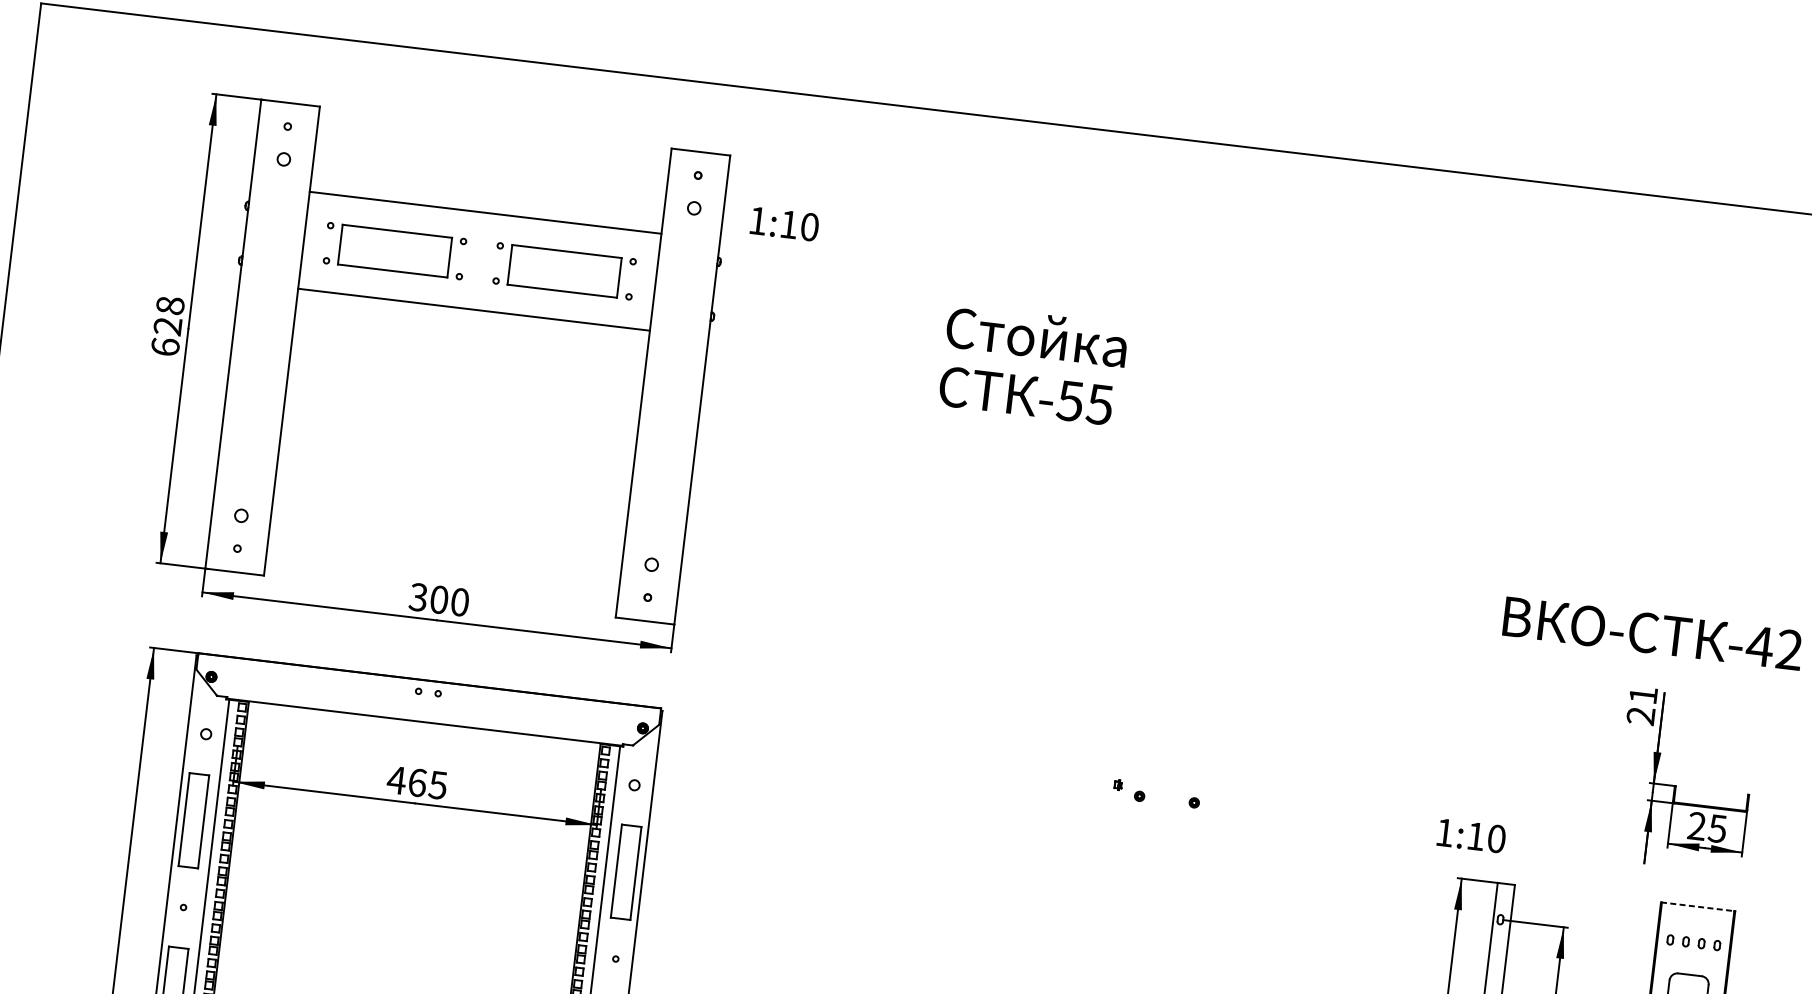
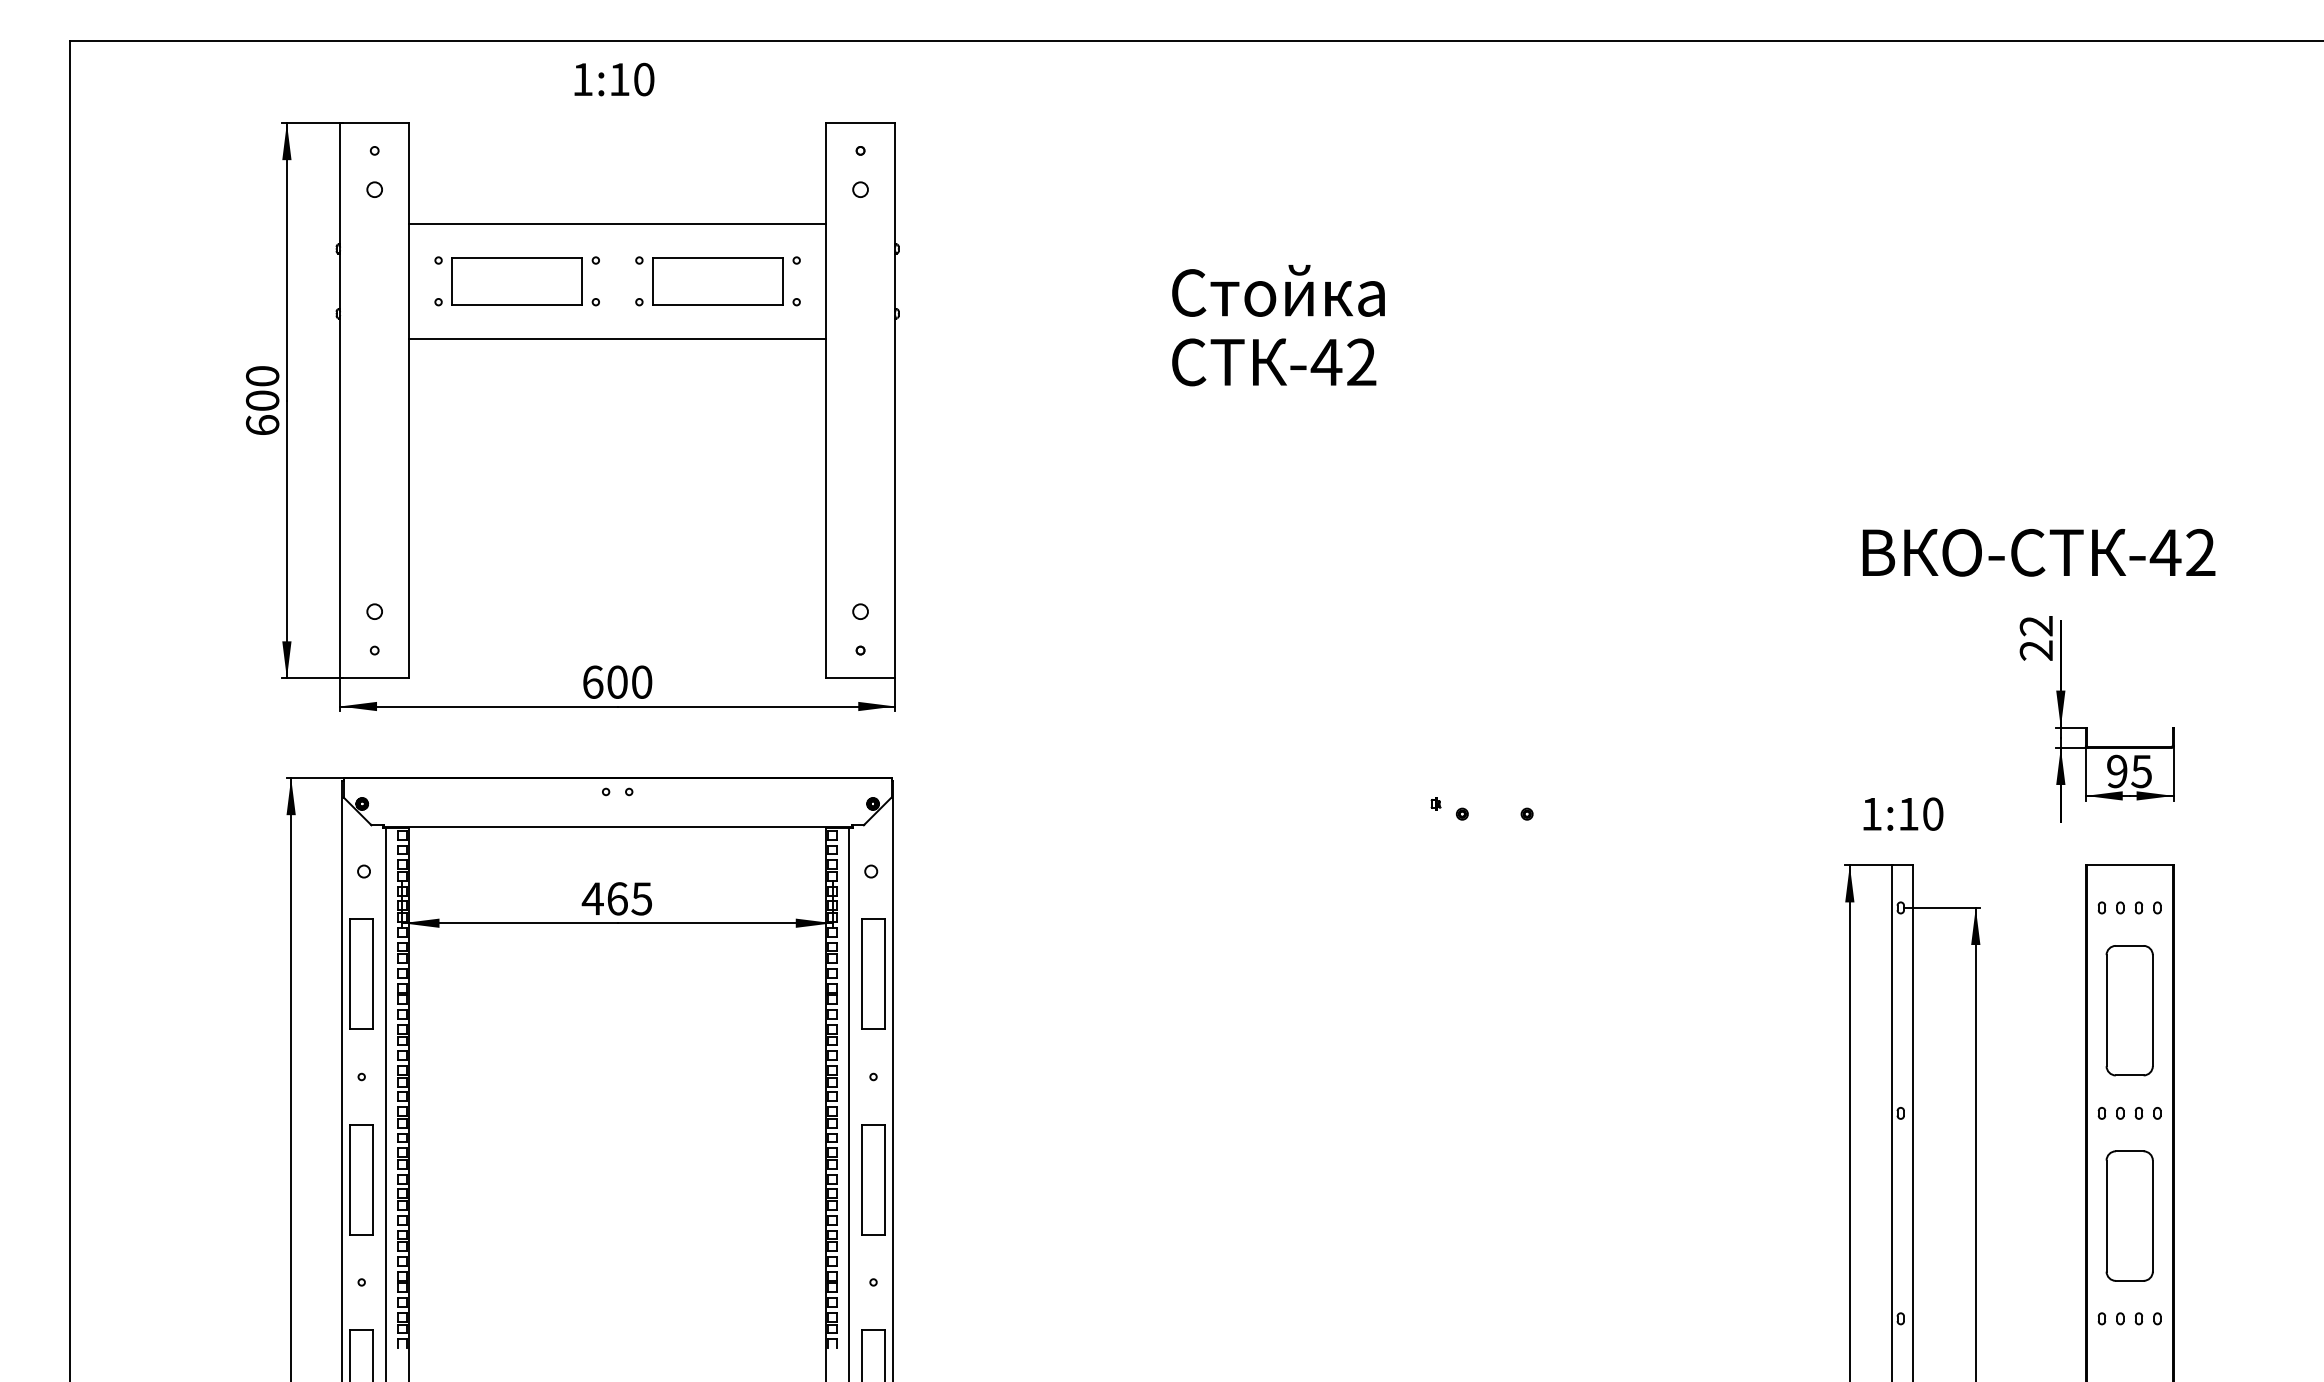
text: (784, 224) -> (614, 79), moved
text: (169, 315) -> (262, 388), 628 -> 600
text: (1084, 402) -> (1343, 362), -55 -> -42
text: (418, 596) -> (592, 681), 300 -> 600
text: (1642, 695) -> (2035, 626), 21 -> 22
text: (1697, 826) -> (2117, 771), 25 -> 95
text: (1471, 835) -> (1903, 813), moved
line: (1697, 906) -> (2129, 865), dashed -> solid

